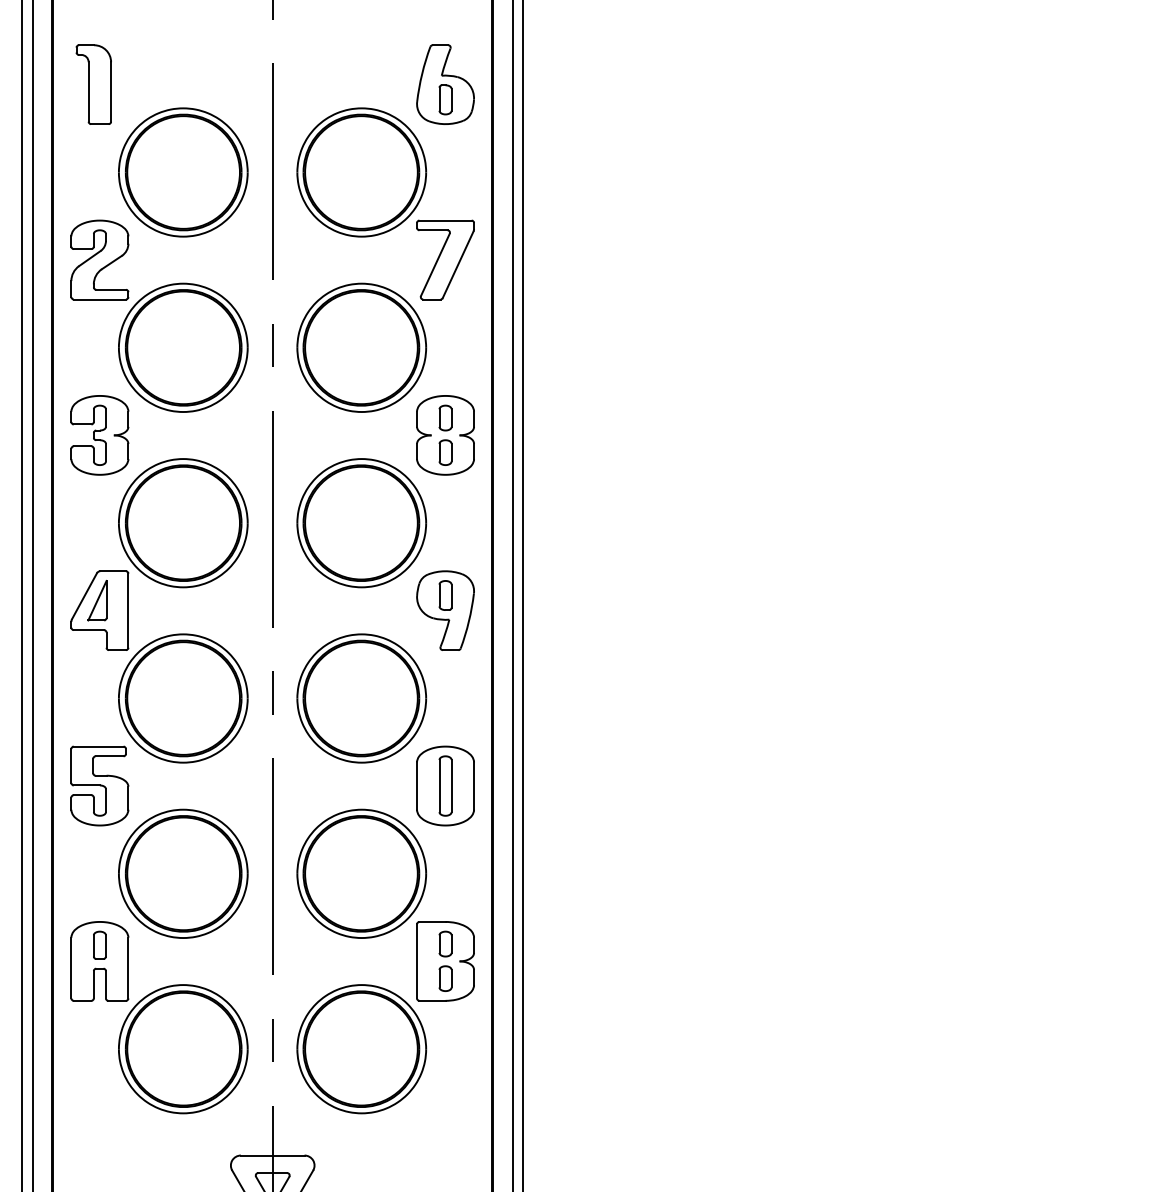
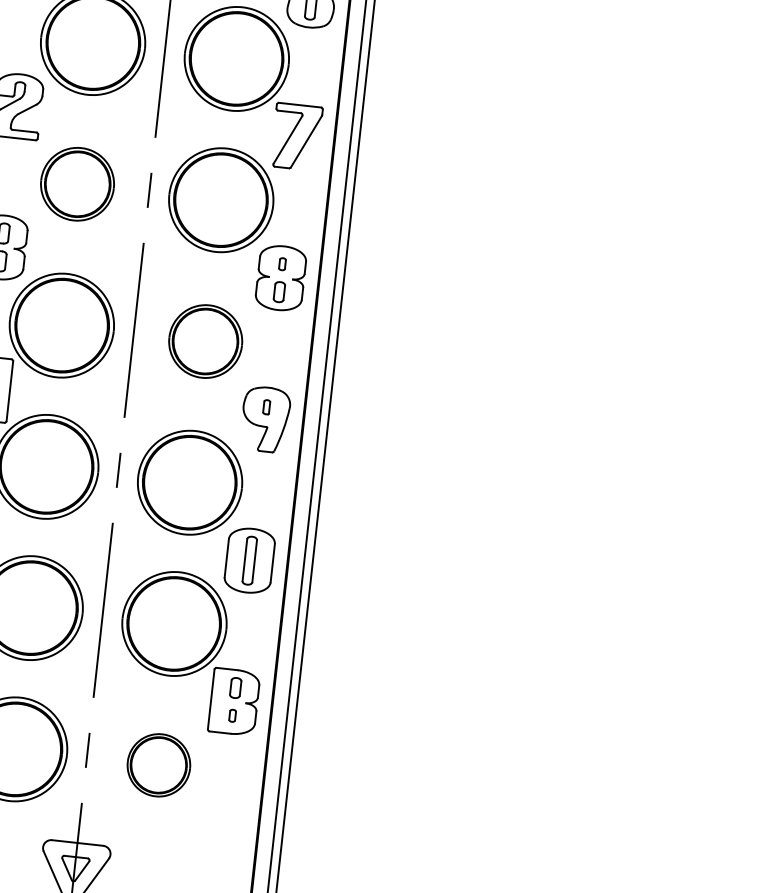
part: (183, 347) -> (77, 184), size x0.7
part: (445, 417) -> (282, 263), size x0.6
part: (361, 523) -> (205, 341), size x0.7
part: (445, 595) -> (266, 407), size x0.6
part: (445, 978) -> (232, 715), size x0.6
part: (361, 1049) -> (158, 765), size x0.6

